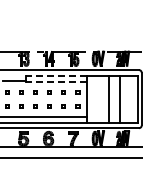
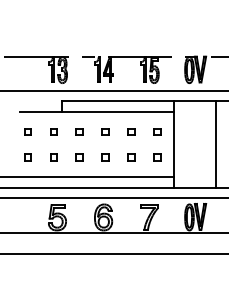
line: (56, 75) -> (118, 100), dashed -> solid
line: (56, 81) -> (118, 111), dashed -> solid

